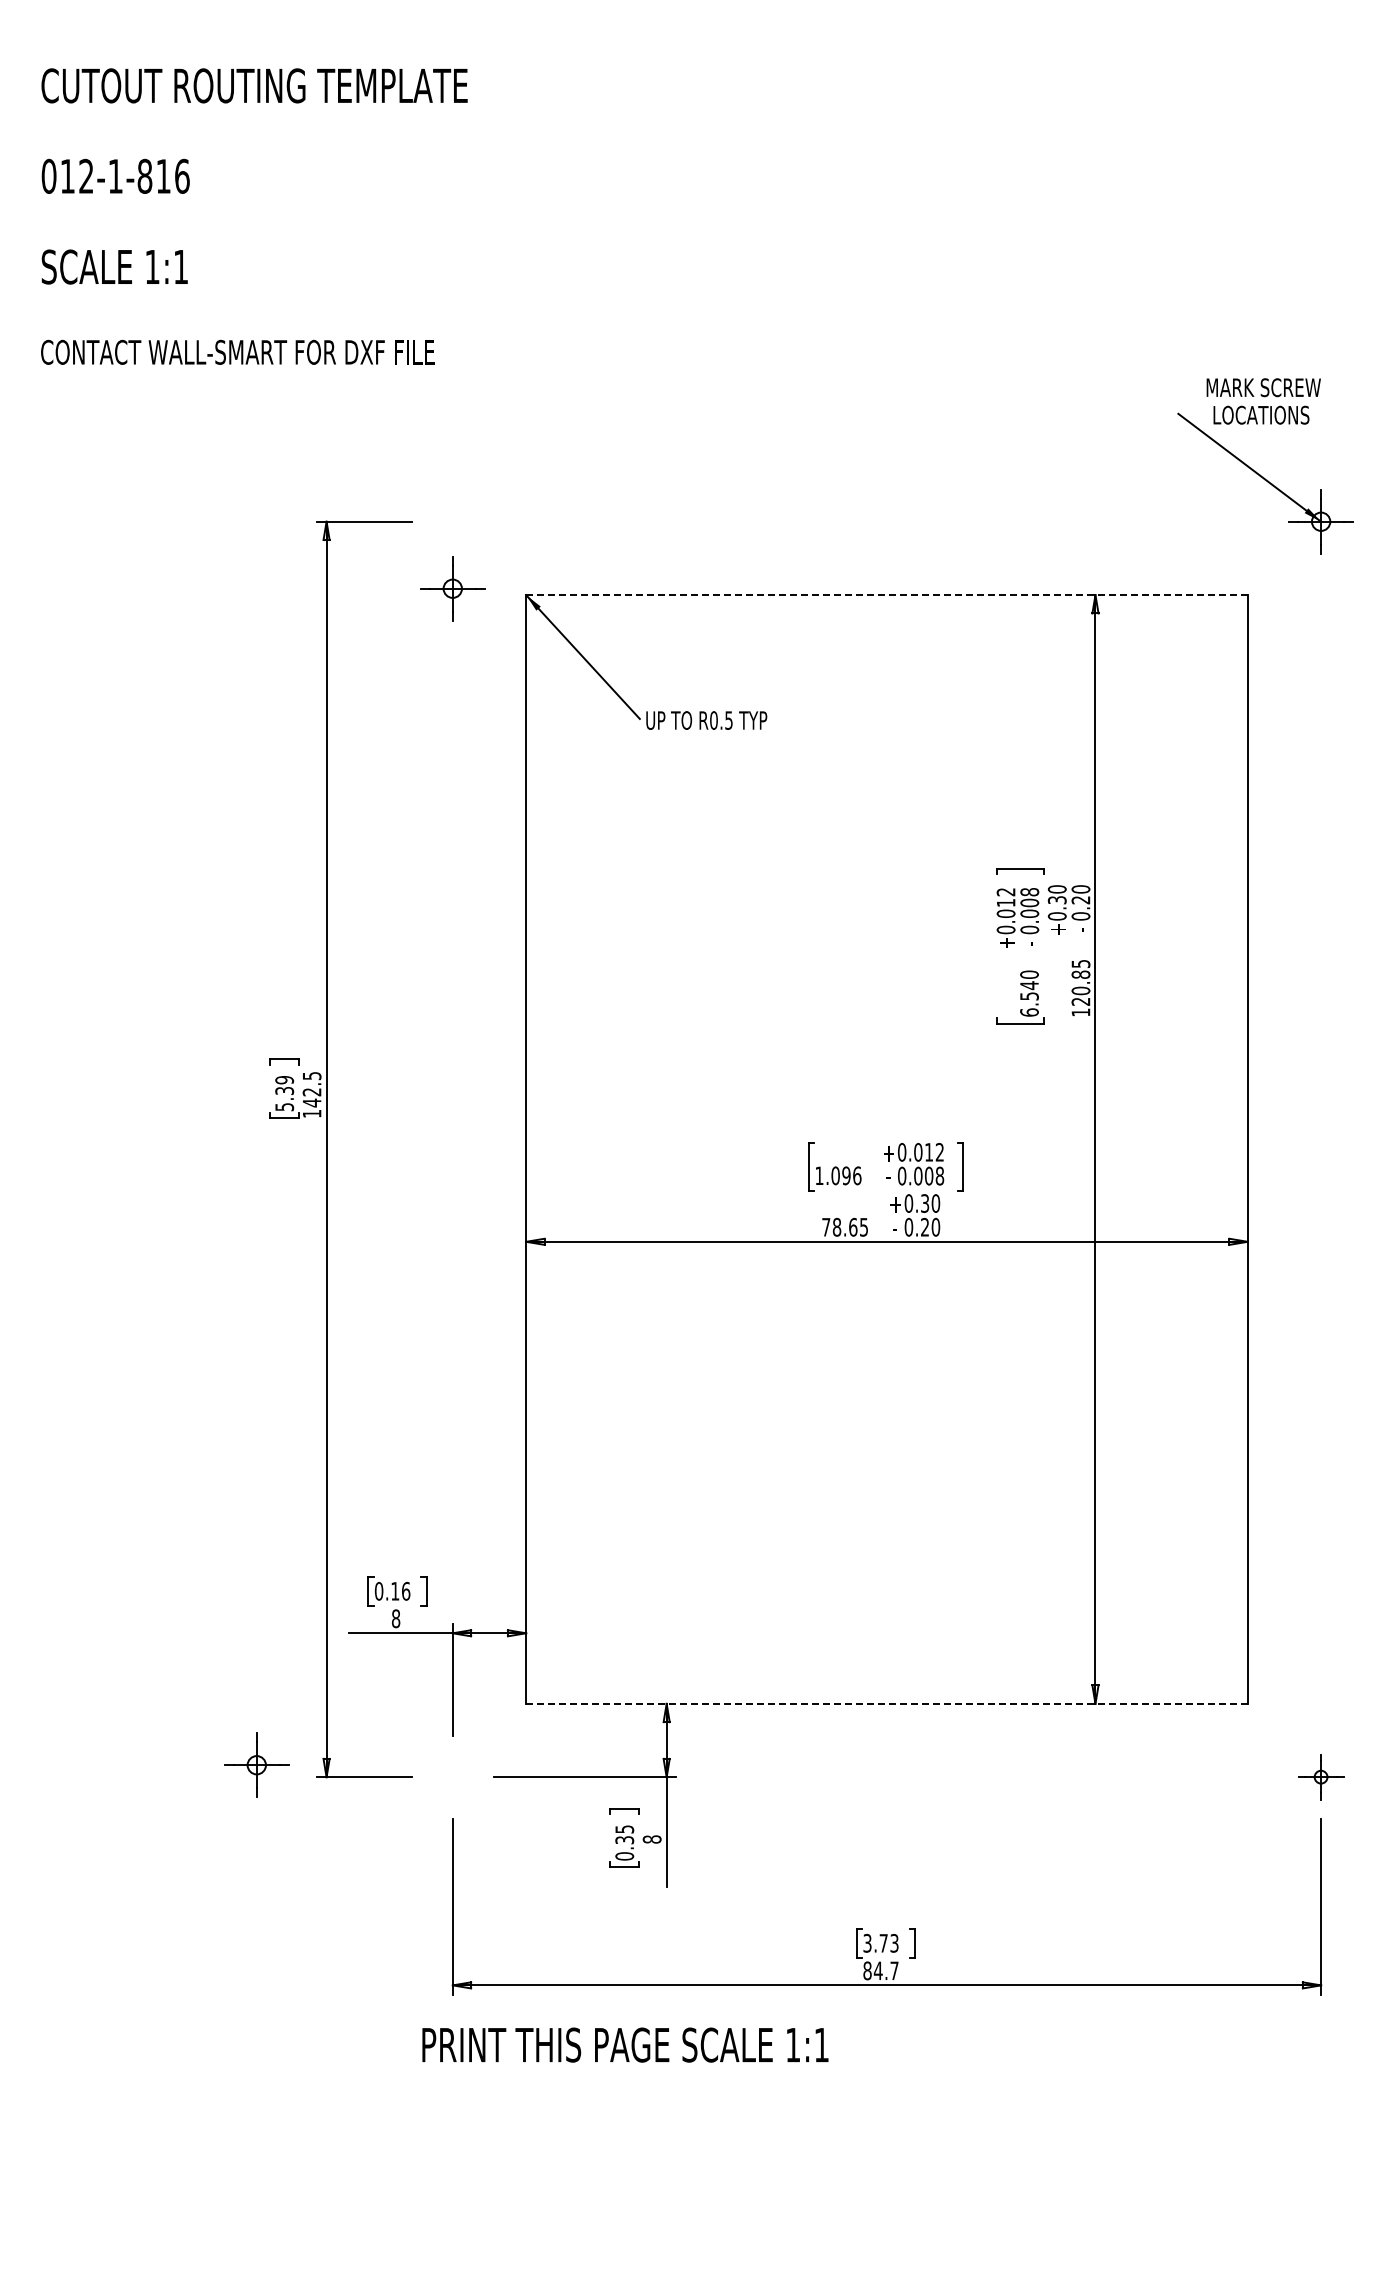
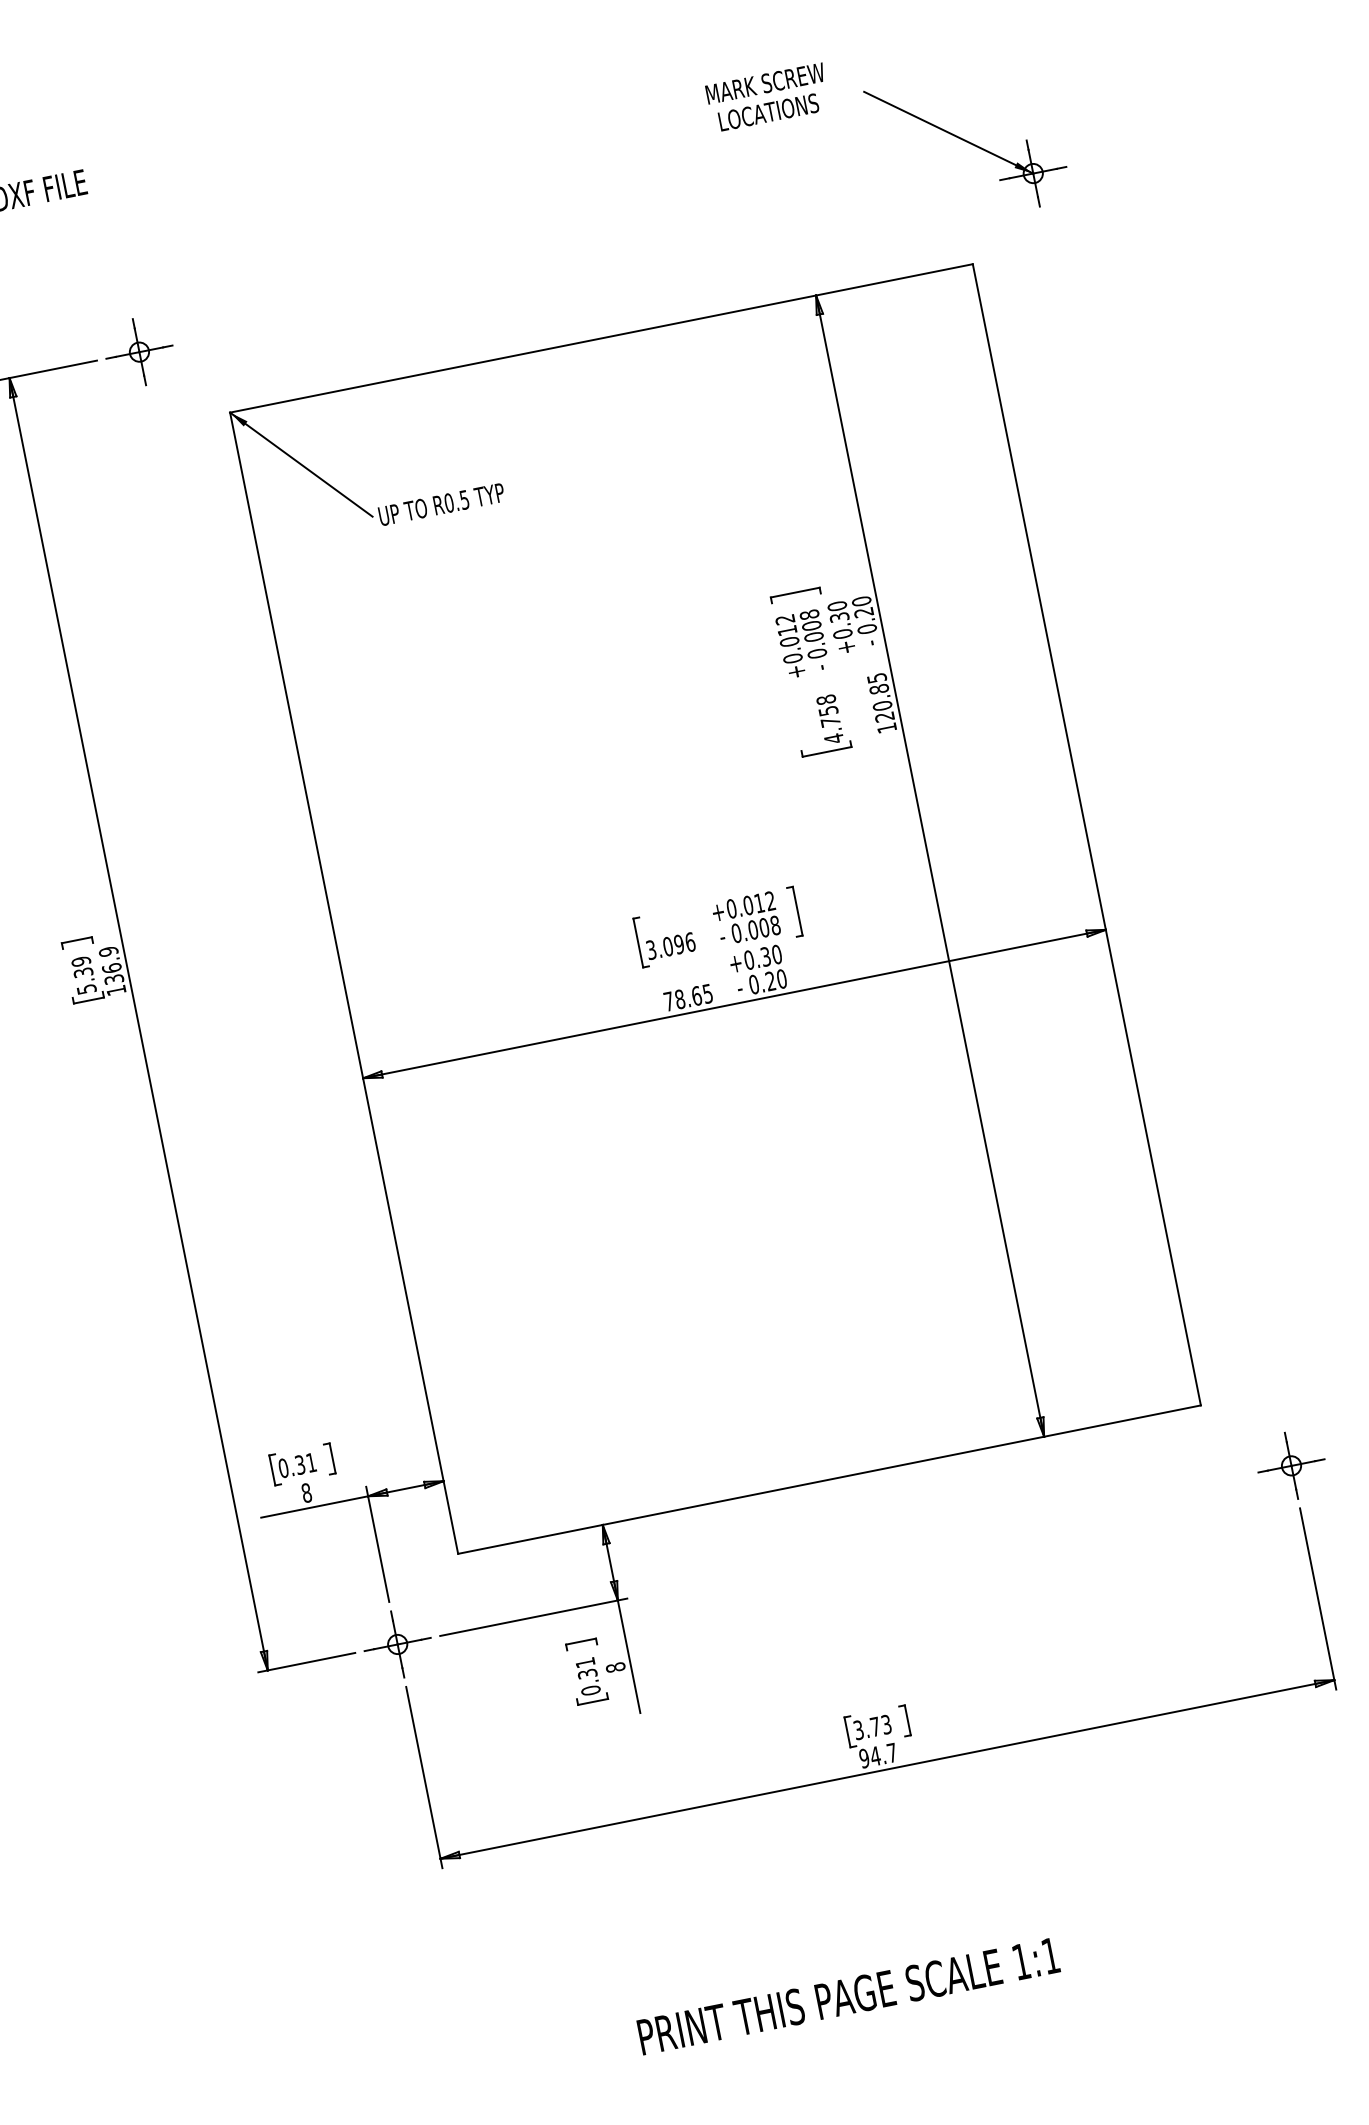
text: (1263, 401) -> (768, 97), moved
part: (452, 588) -> (139, 351), moved
line: (886, 595) -> (601, 338), dashed -> solid
text: (1029, 993) -> (830, 719), 6.540 -> 4.758
text: (311, 1089) -> (110, 965), 142.5 -> 136.9
text: (819, 1175) -> (651, 949), 1.096 -> 3.096
text: (400, 1590) -> (305, 1463), 0.16 -> 0.31
line: (886, 1703) -> (828, 1479), dashed -> solid
part: (256, 1764) -> (397, 1643), moved
part: (1320, 1776) -> (1290, 1465), size x1.43
text: (624, 1829) -> (585, 1662), 0.35 -> 0.31
text: (867, 1970) -> (864, 1758), 84.7 -> 94.7
text: (625, 2044) -> (848, 1995), moved

